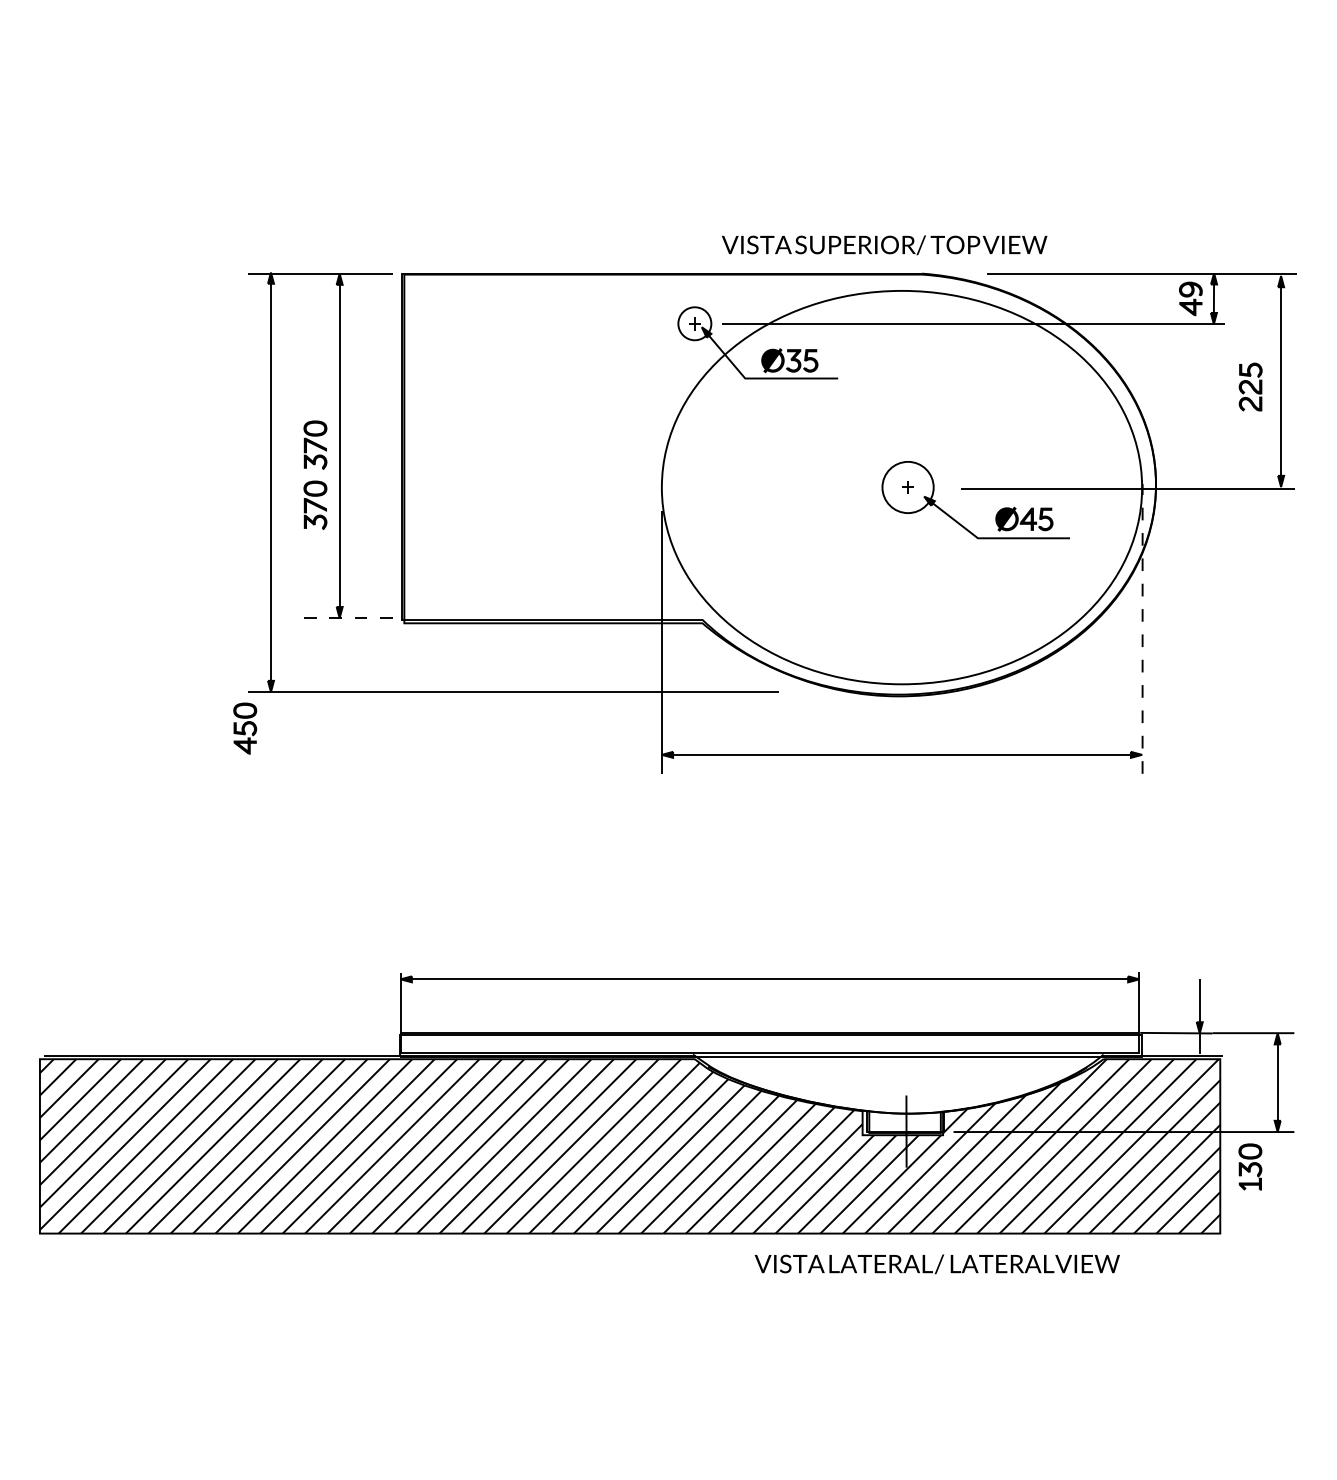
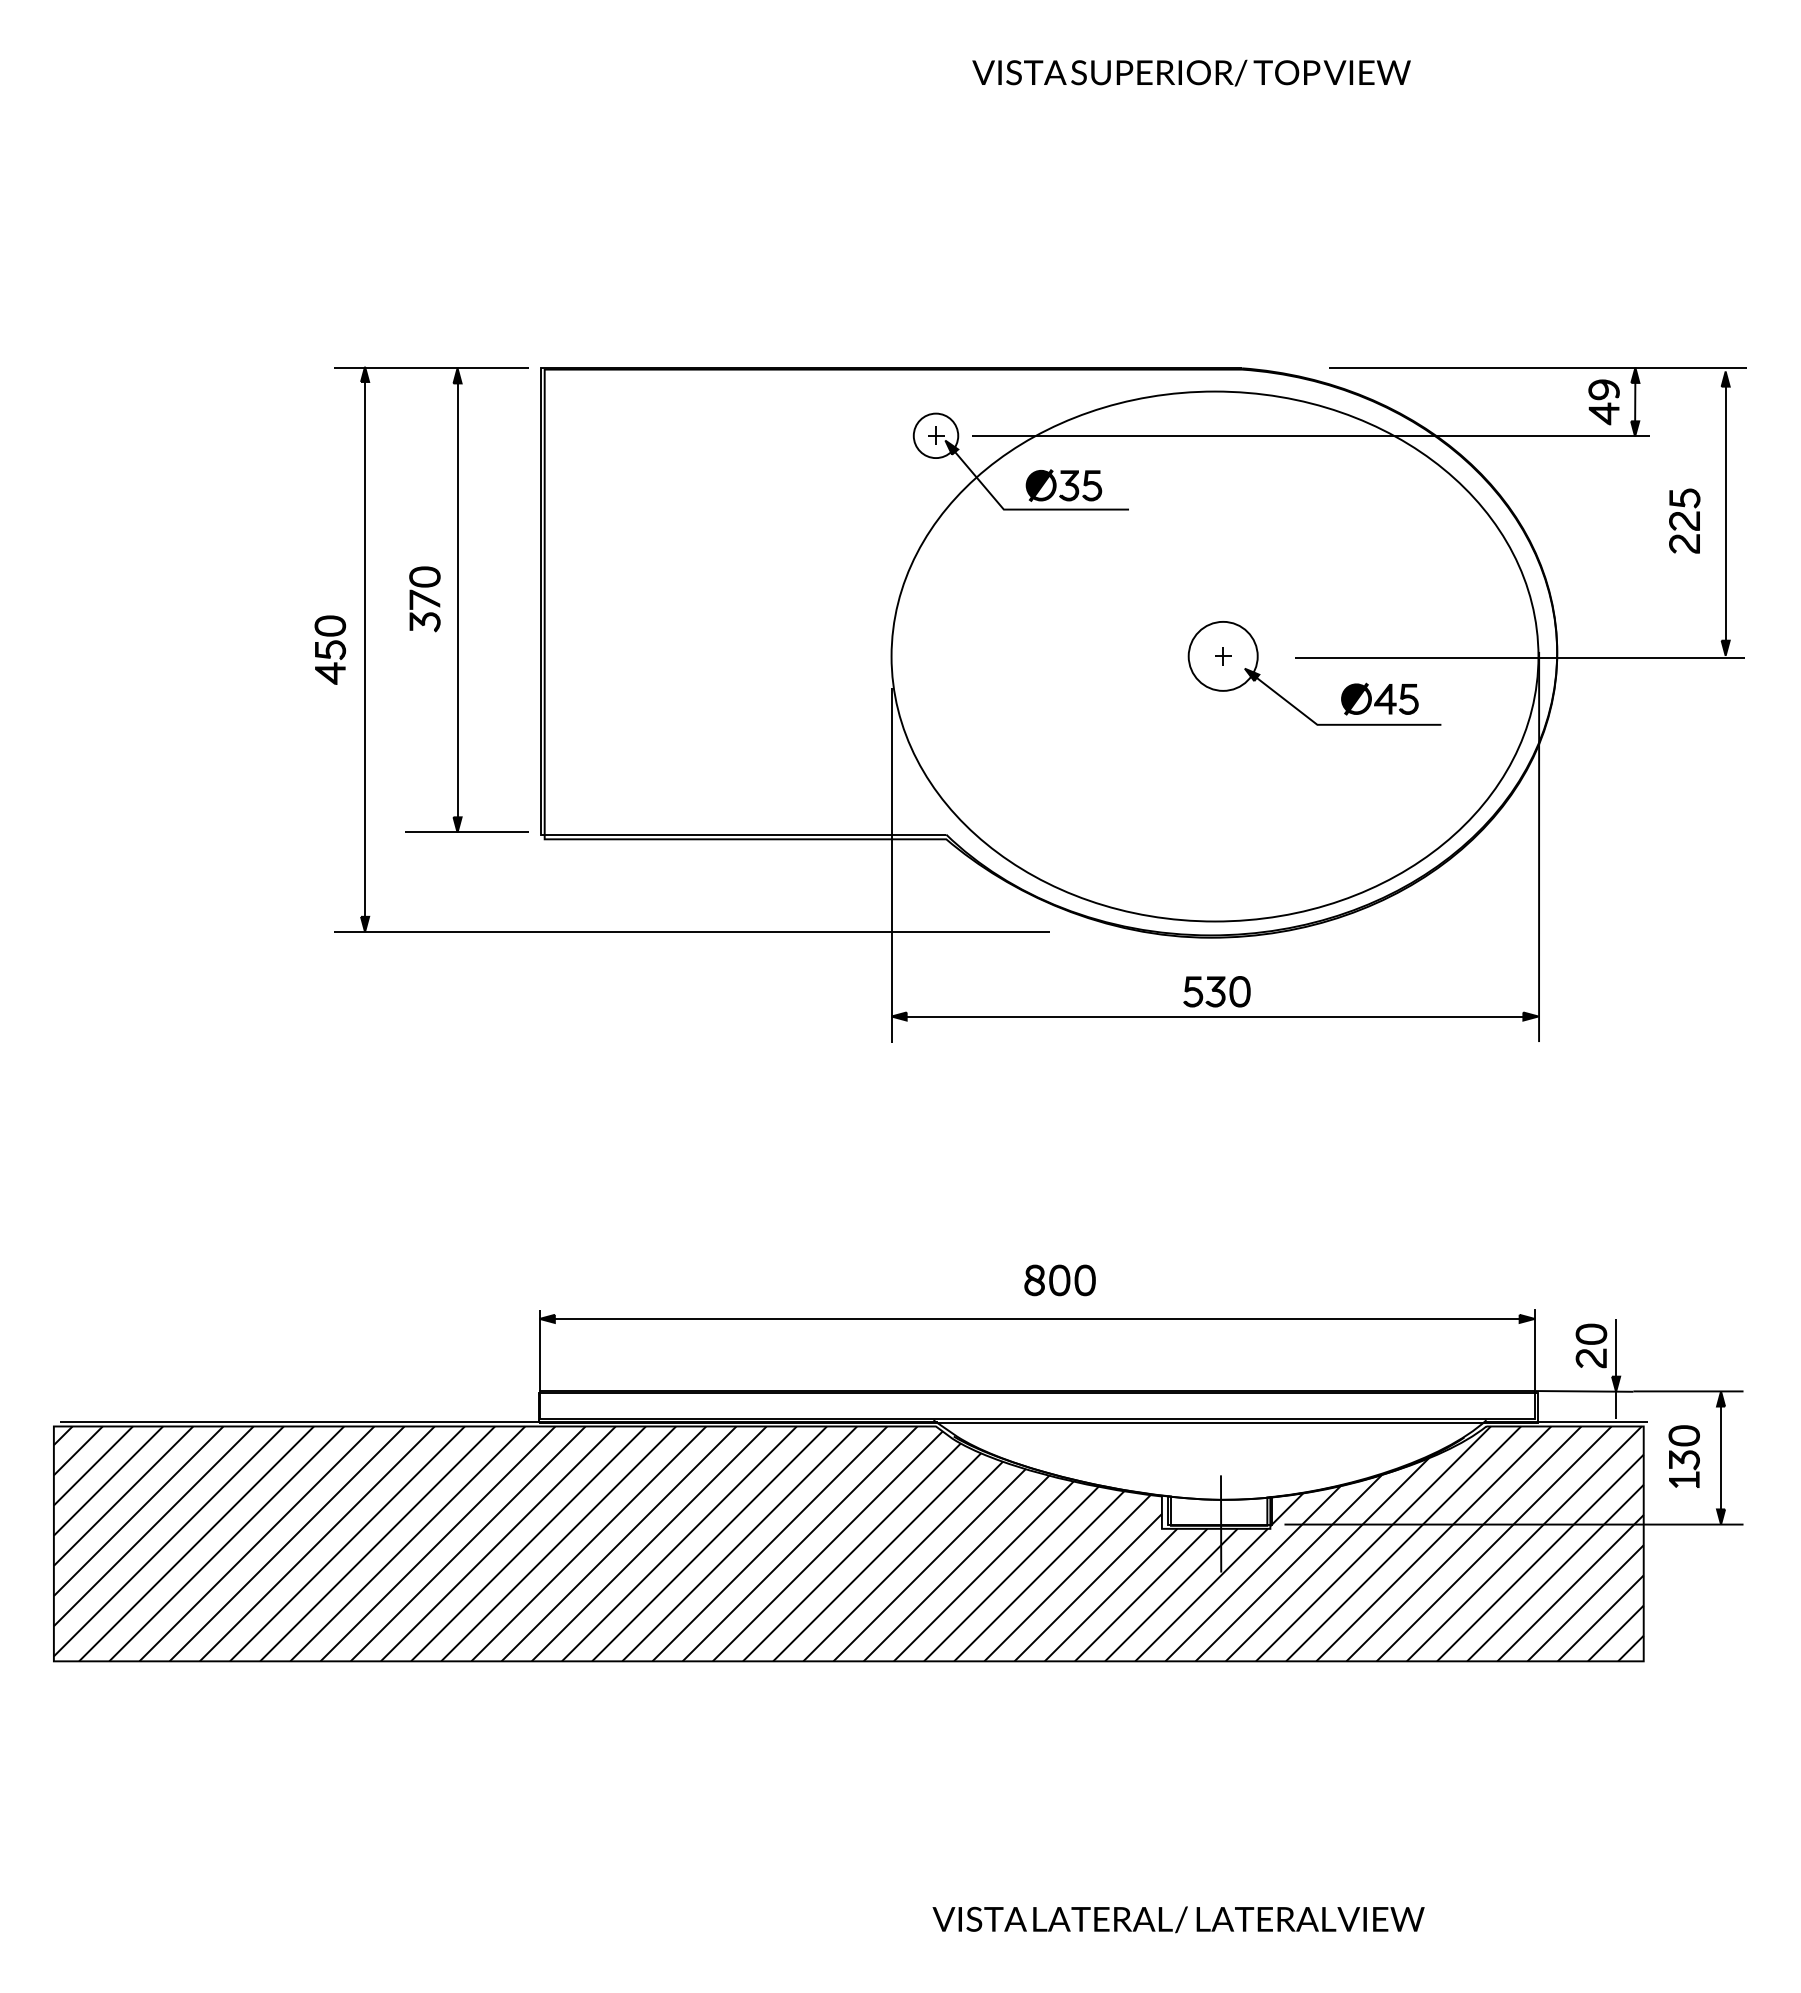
text: (884, 244) -> (1191, 72), moved
part: (315, 505) -> (424, 680), removed
line: (346, 618) -> (466, 832), dashed -> solid
line: (1142, 628) -> (1539, 846), dashed -> solid
part: (245, 728) -> (330, 649), moved
part: (903, 736) -> (1216, 991), added
part: (786, 950) -> (1059, 1280), added
part: (1181, 999) -> (1591, 1345), added
part: (1249, 1166) -> (1683, 1456), moved
text: (937, 1264) -> (1178, 1919), moved

